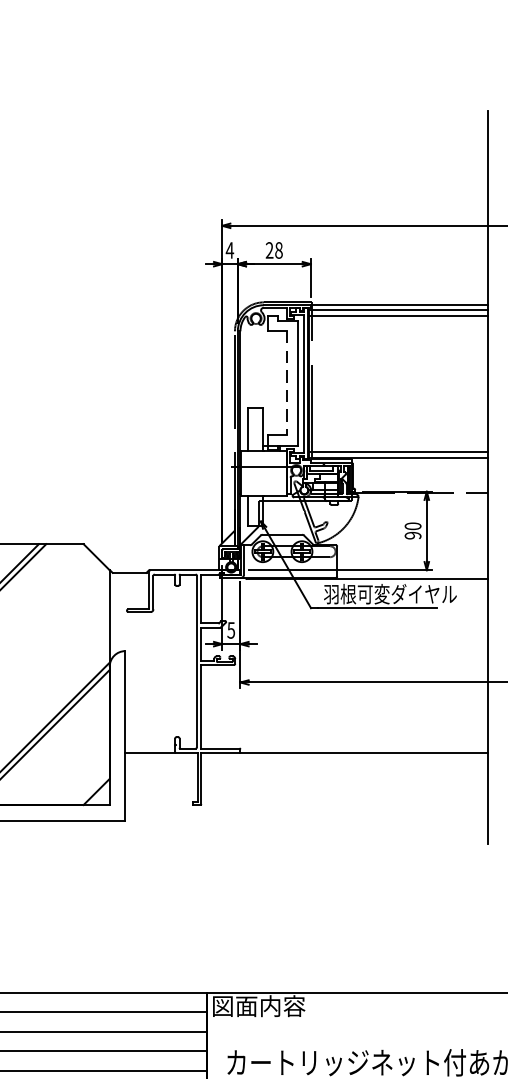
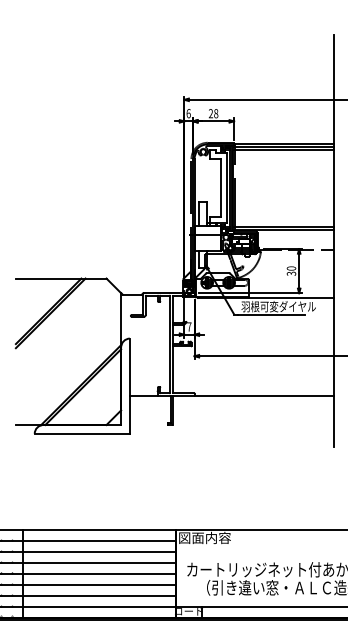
text: (229, 250) -> (188, 113), 4 -> 6
line: (286, 383) -> (220, 188), dashed -> solid
text: (413, 535) -> (291, 273), 90 -> 30
text: (231, 629) -> (189, 326), 5 -> 7

